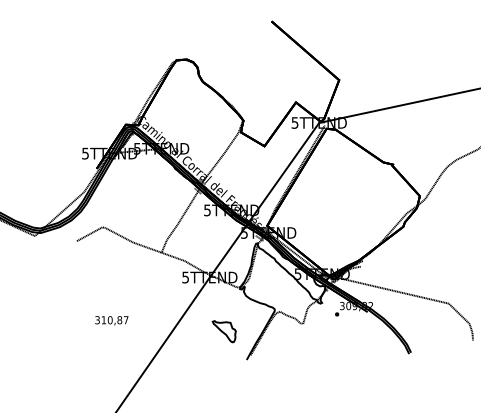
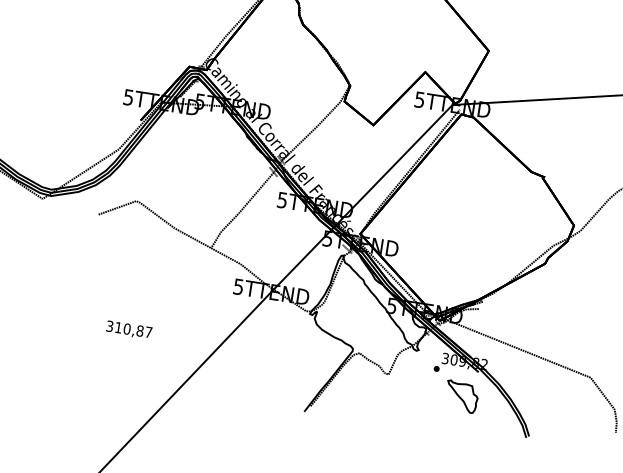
part: (223, 331) -> (460, 396), moved

